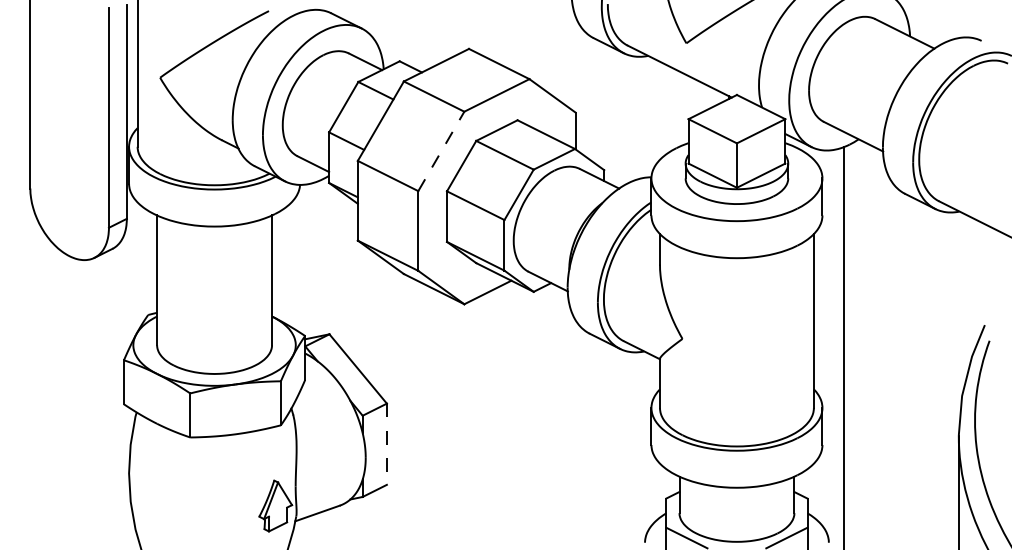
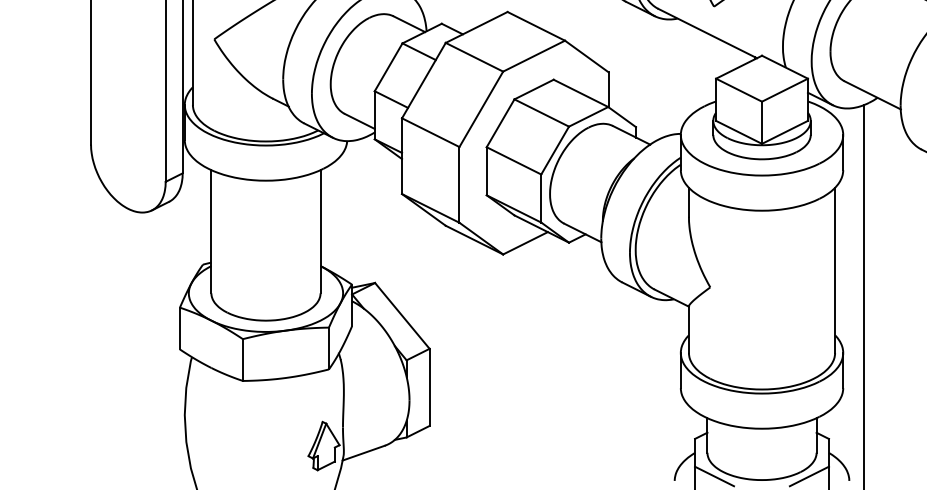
line: (441, 151) -> (481, 109), dashed -> solid
line: (386, 444) -> (429, 387), dashed -> solid

